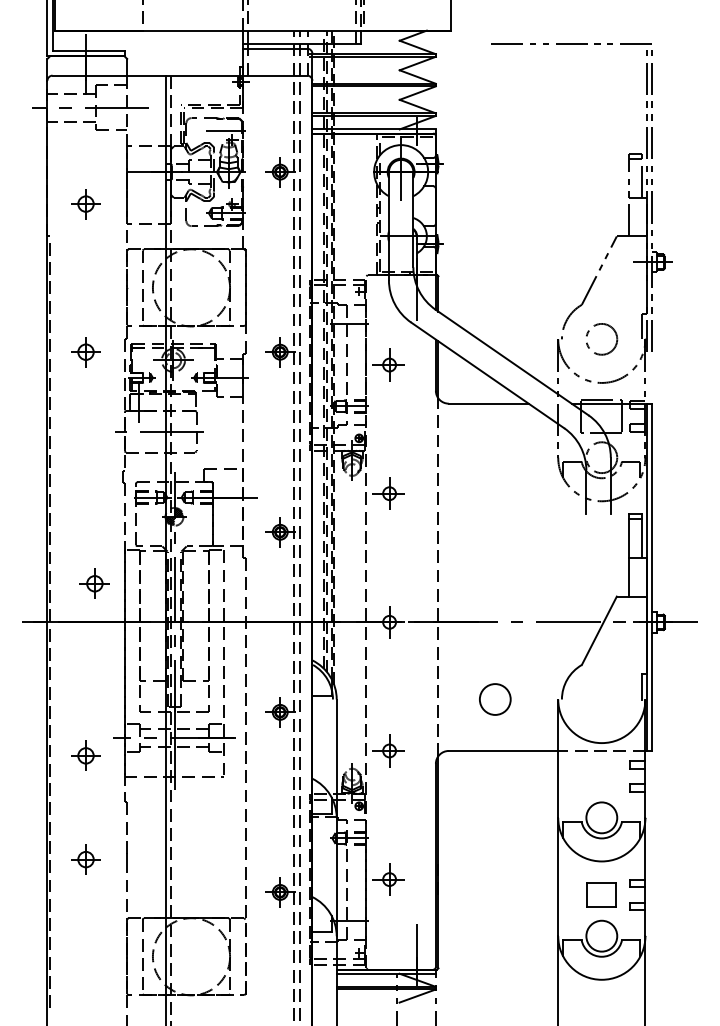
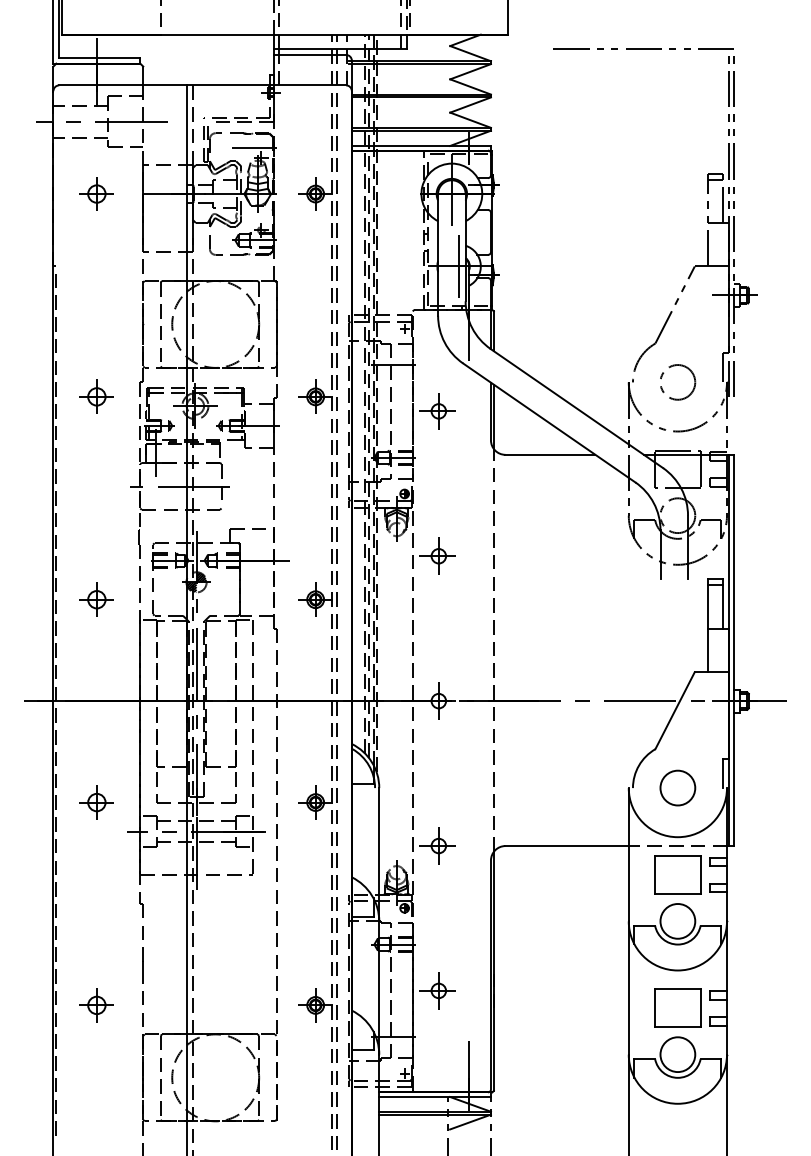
part: (85, 203) -> (96, 193), moved
line: (407, 236) -> (459, 266), added
part: (94, 583) -> (96, 599), moved
circle: (494, 698) -> (677, 787), moved
part: (85, 755) -> (96, 802), moved
part: (601, 776) -> (677, 874), added
part: (85, 859) -> (96, 1005), moved
part: (601, 894) -> (677, 1007), size x1.43

